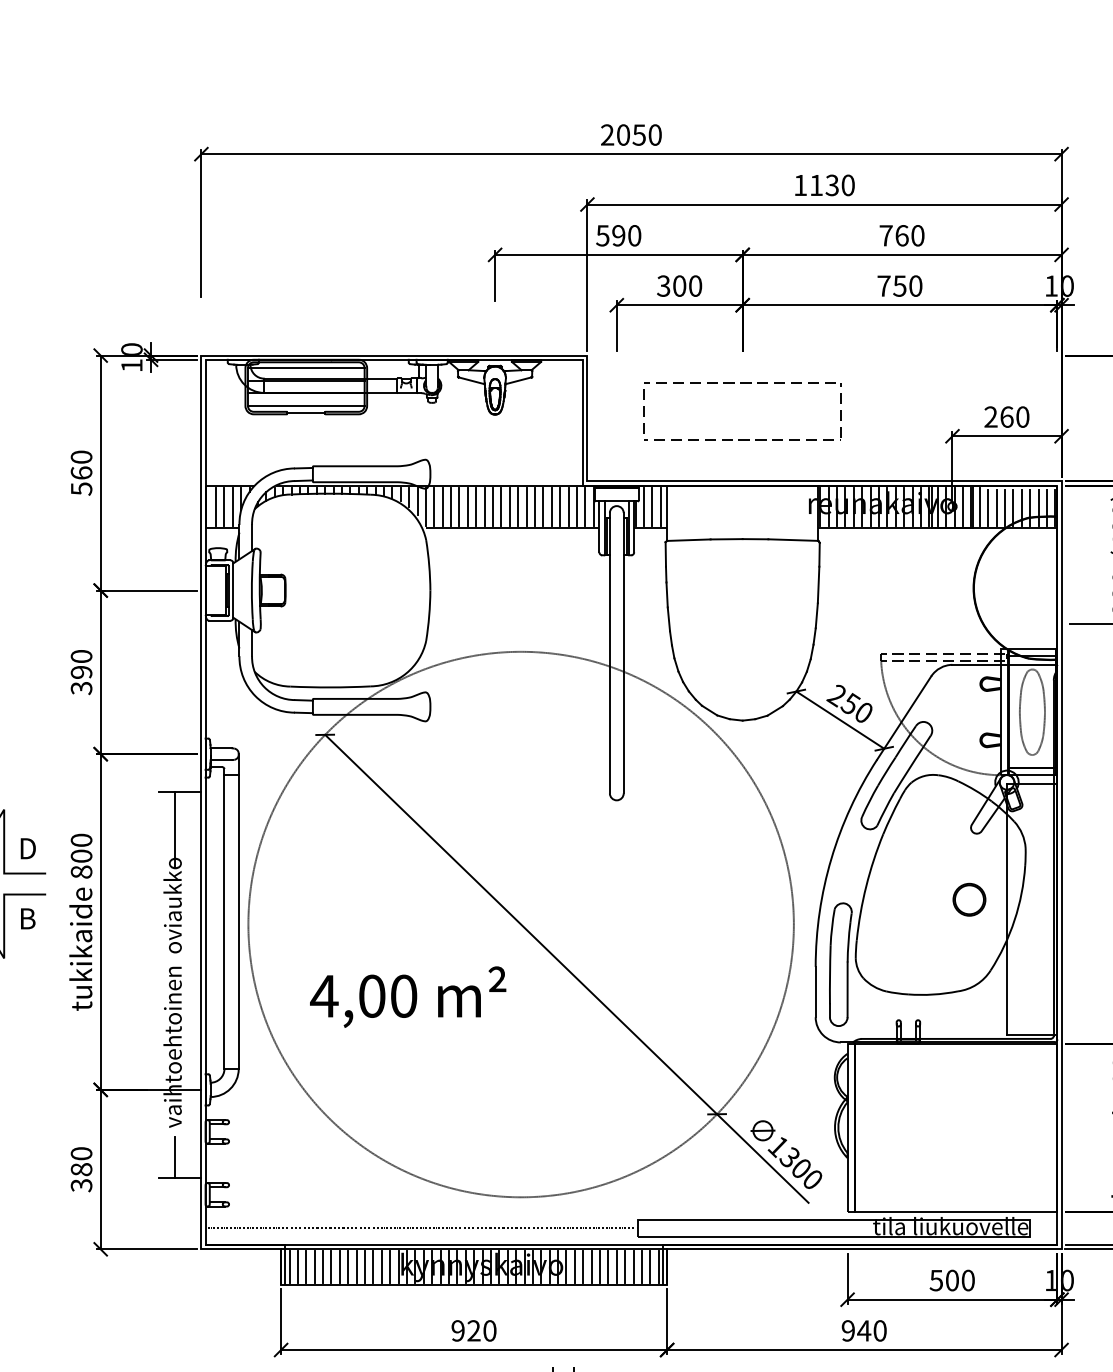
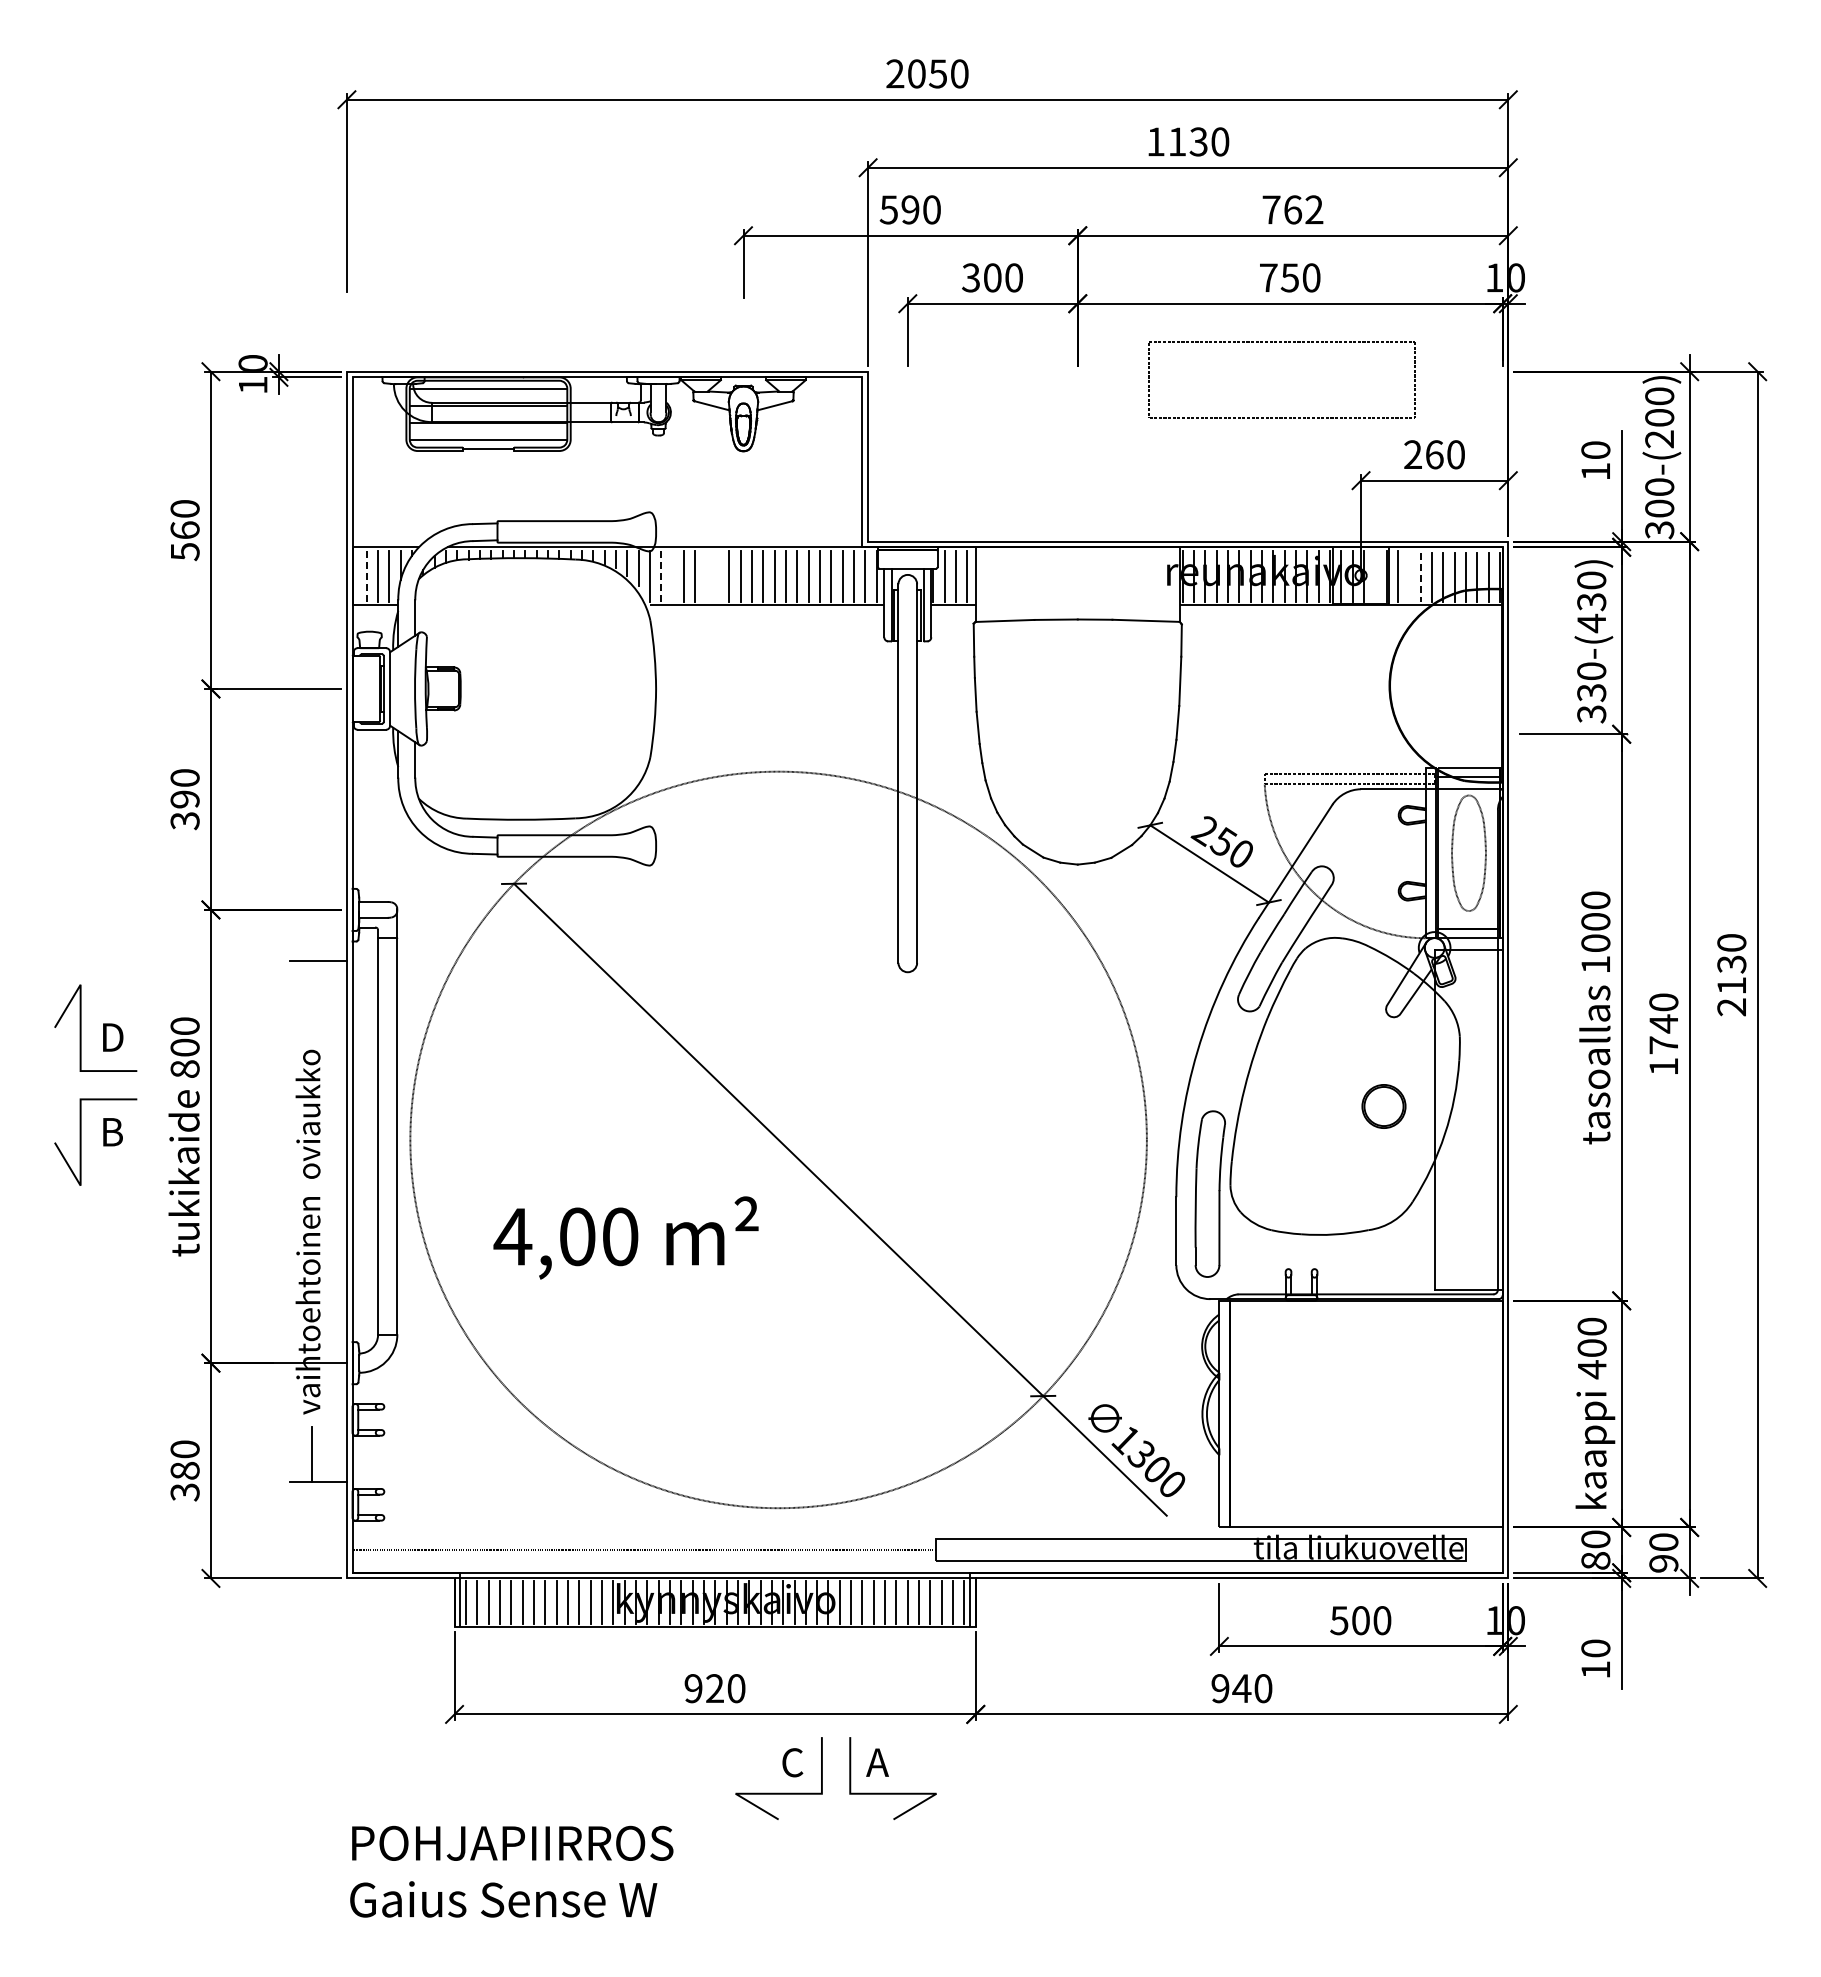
text: (918, 235) -> (1314, 209), 760 -> 762
part: (742, 383) -> (1281, 342), moved
line: (442, 506) -> (672, 575), removed
line: (467, 506) -> (706, 575), removed
line: (476, 506) -> (718, 575), removed
line: (963, 506) -> (1375, 575), removed
line: (215, 507) -> (366, 576), solid -> dashed
line: (434, 507) -> (661, 576), solid -> dashed
line: (988, 508) -> (1409, 577), removed
line: (996, 508) -> (1420, 577), solid -> dashed
line: (175, 829) -> (311, 1011), removed

